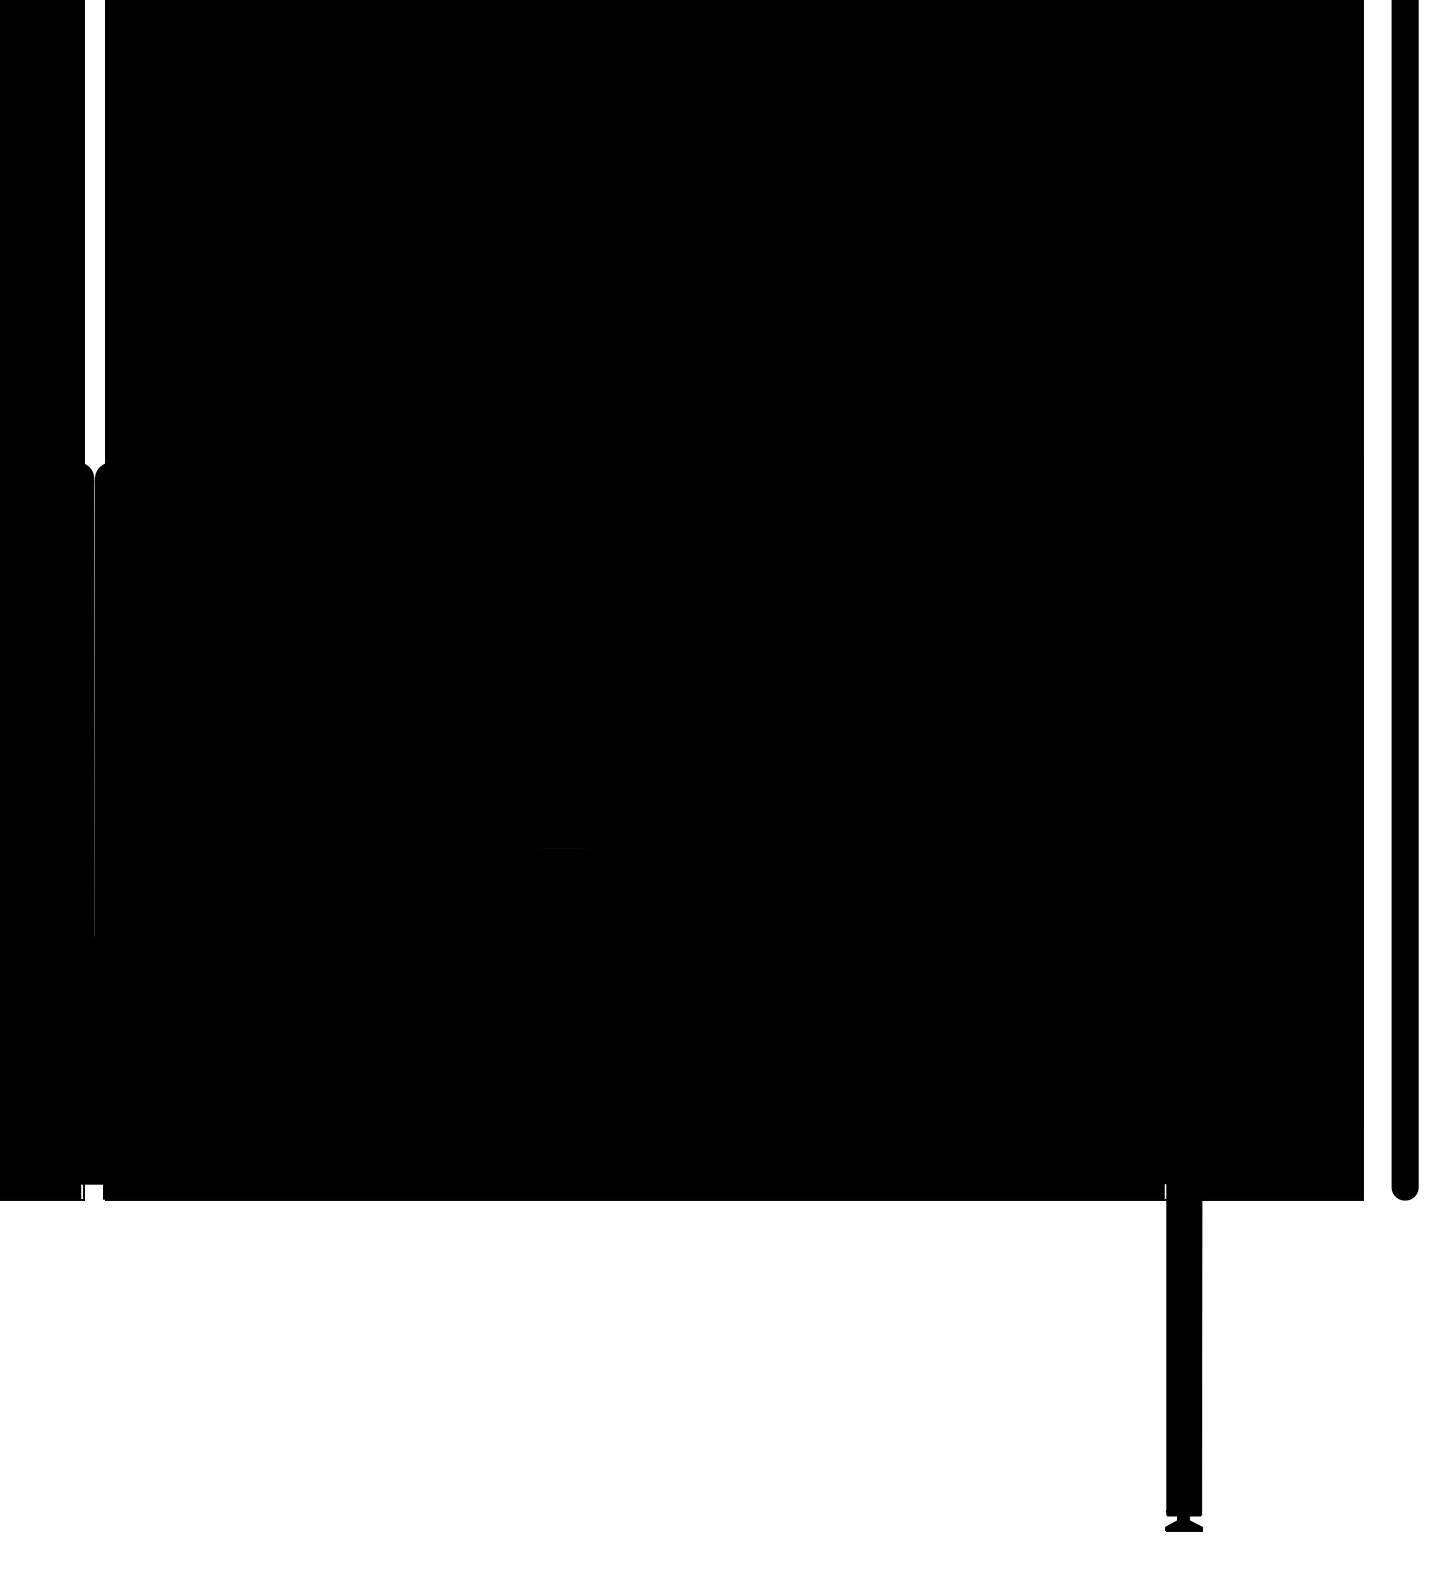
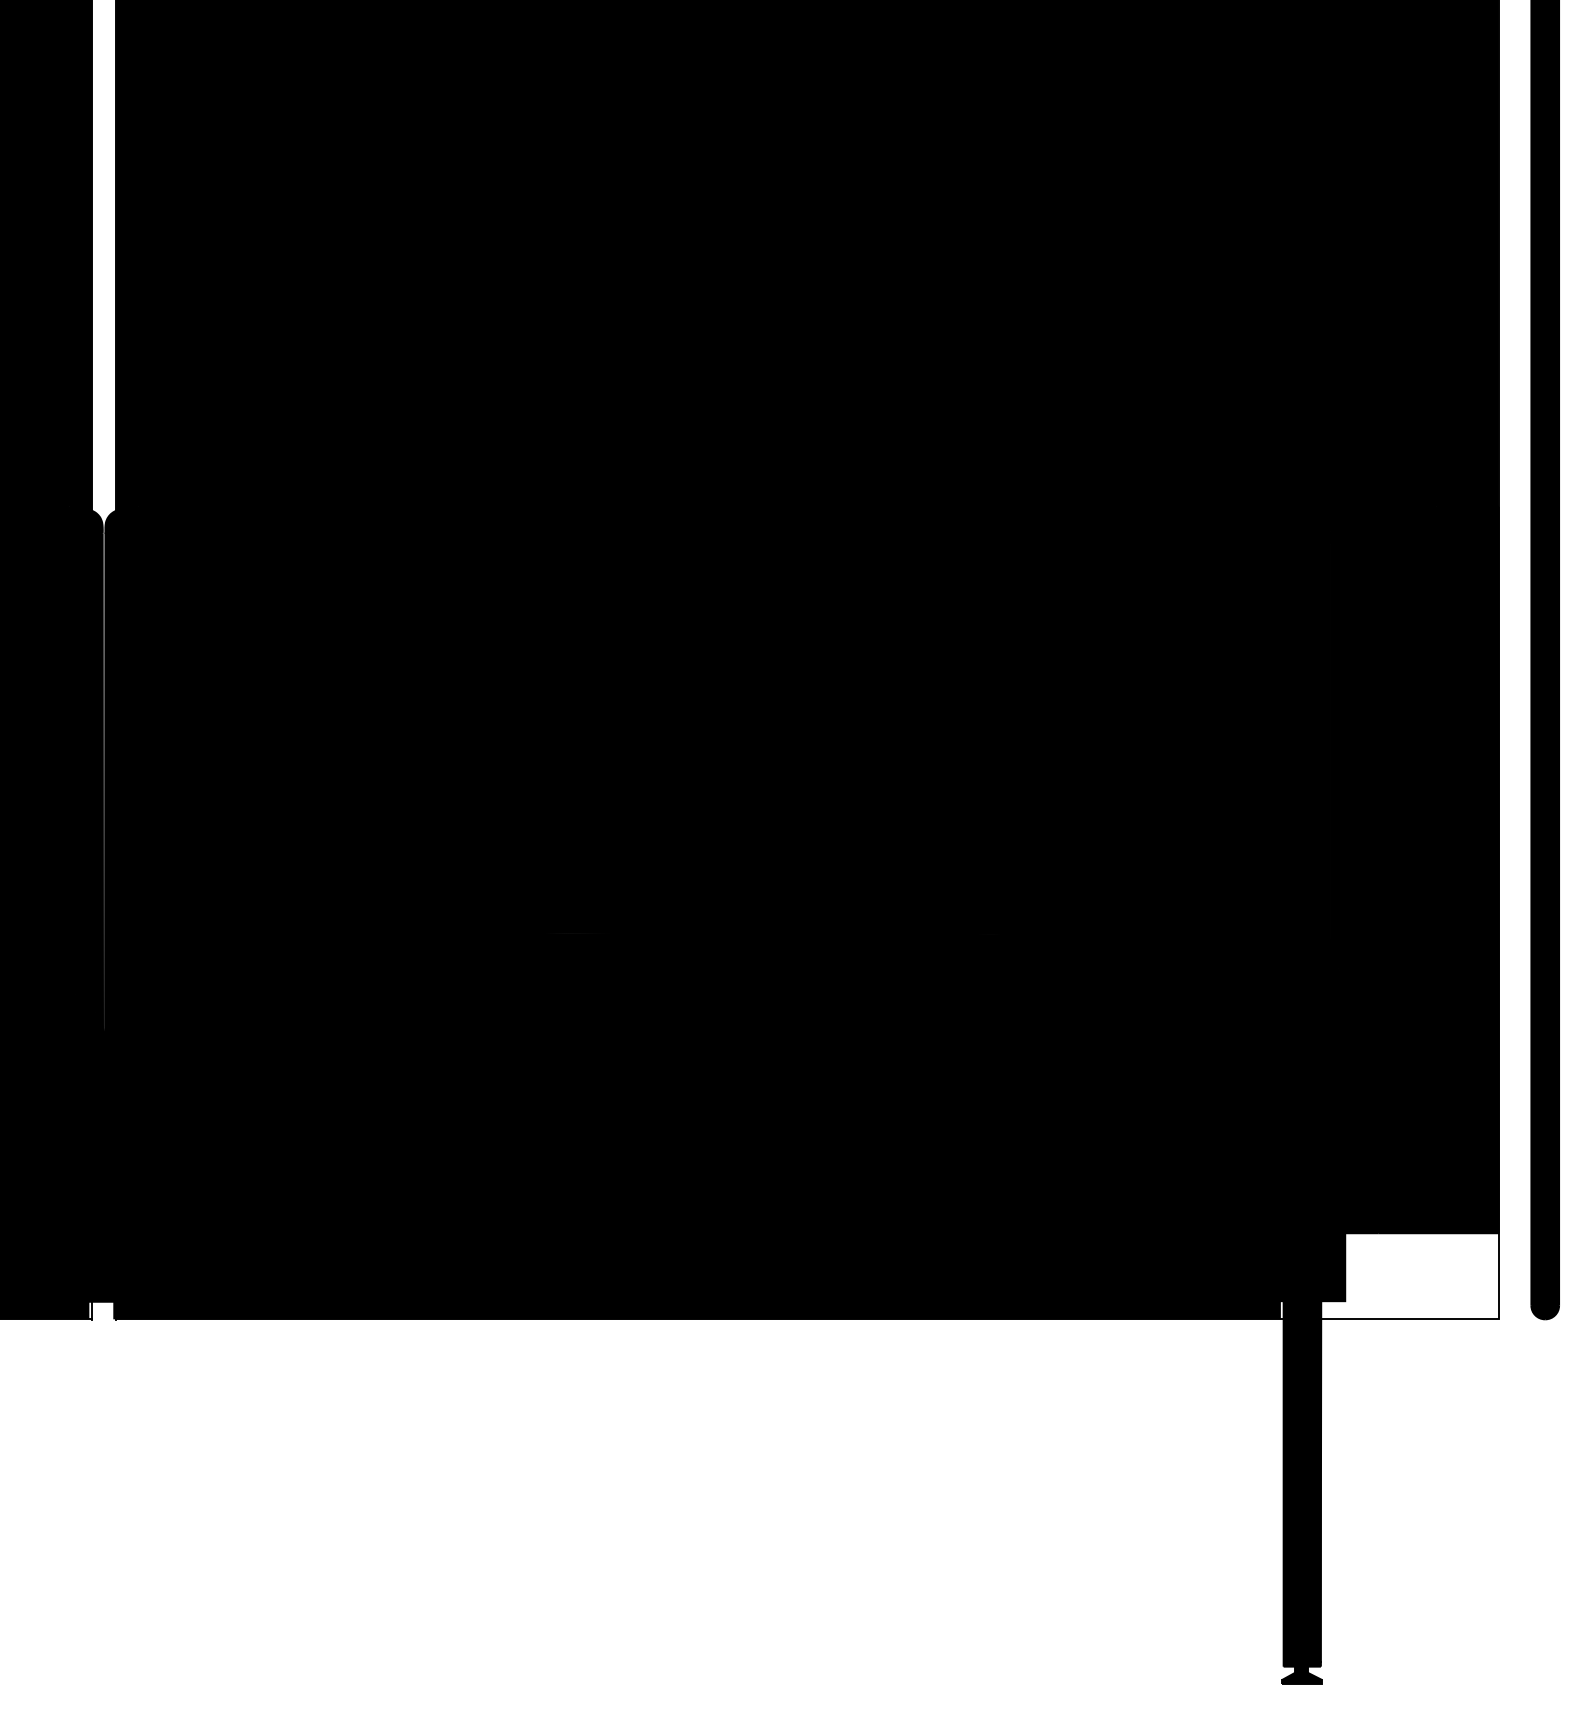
fill: (1281, 1160) -> (1409, 1276), removed

